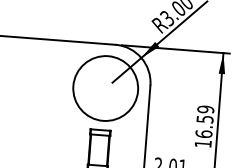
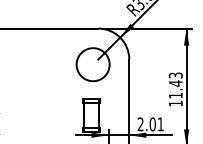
circle: (104, 88) -> (92, 64), size x0.62
text: (204, 121) -> (175, 85), 16.59 -> 11.43

